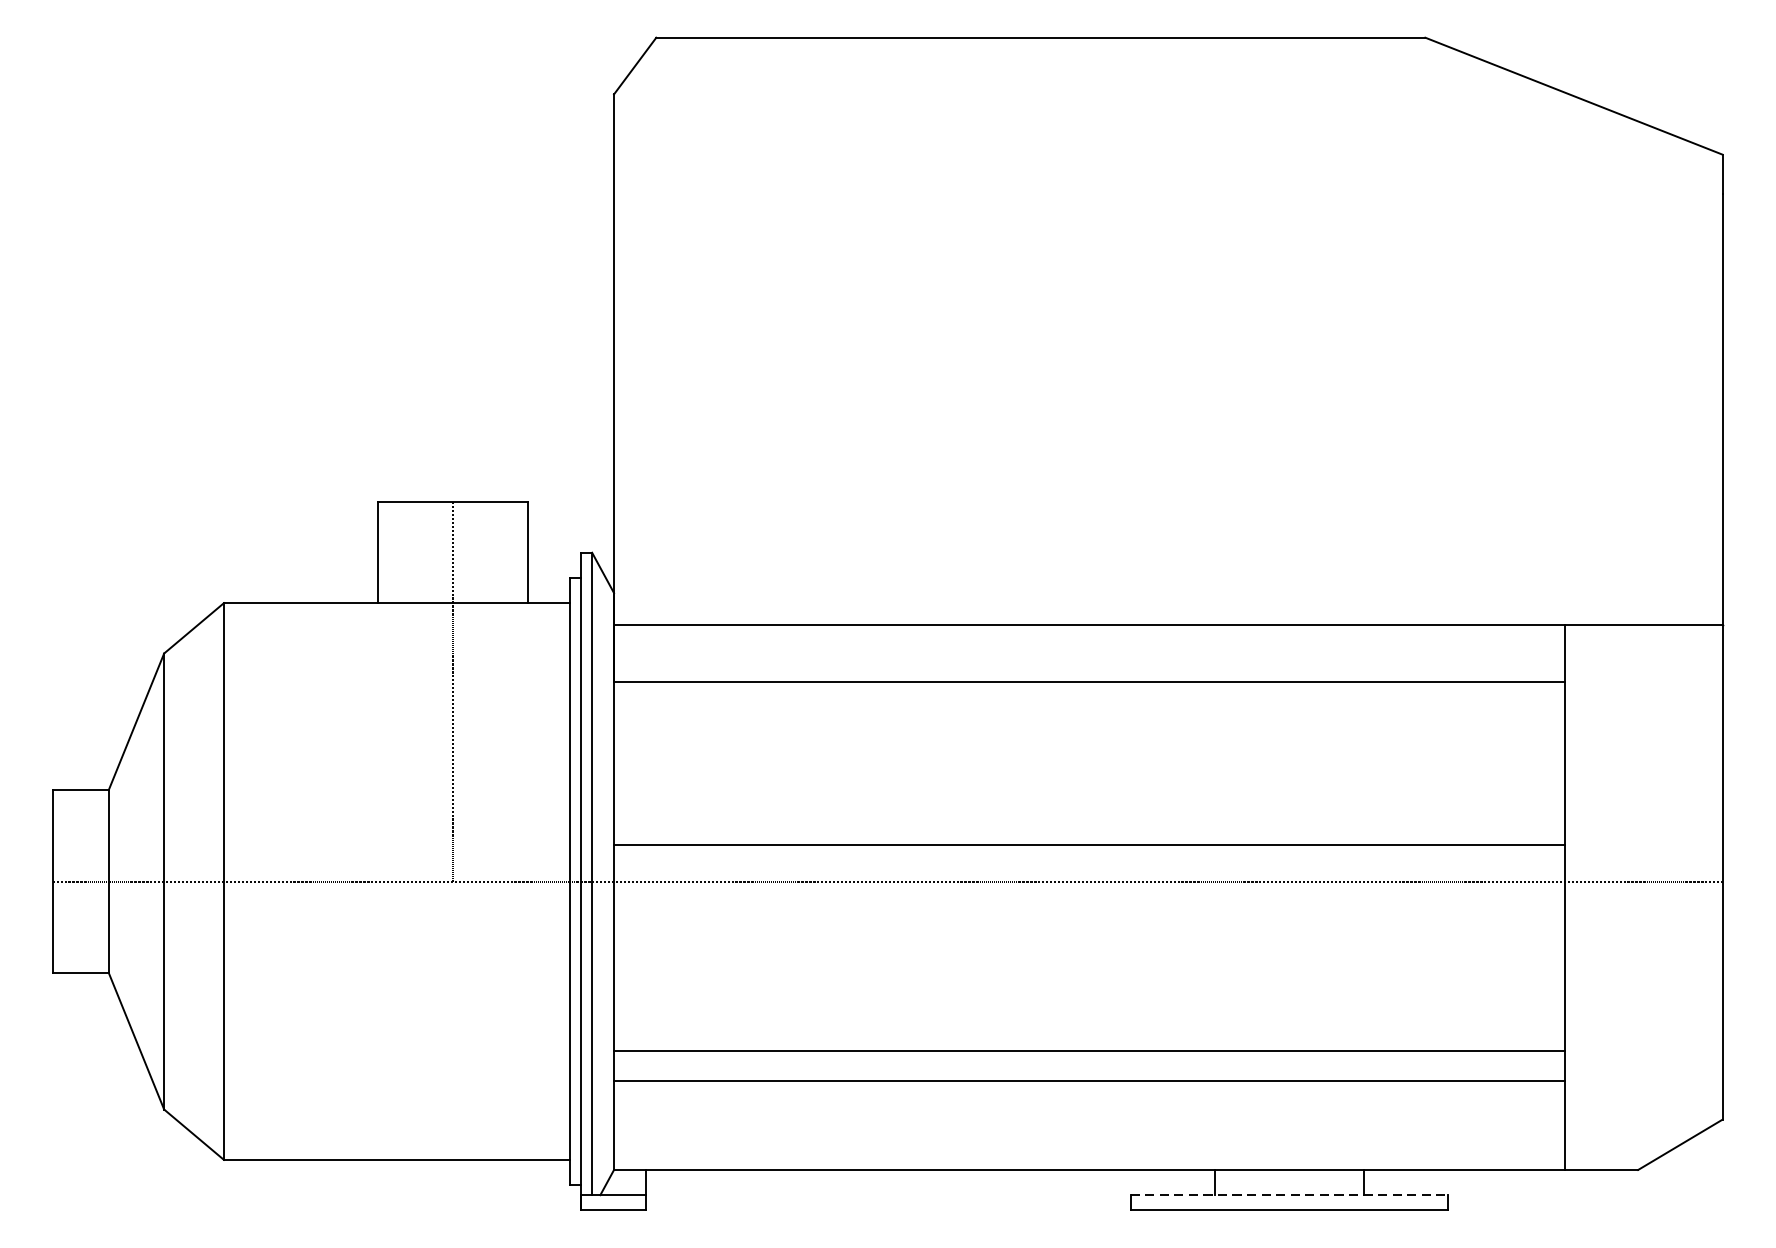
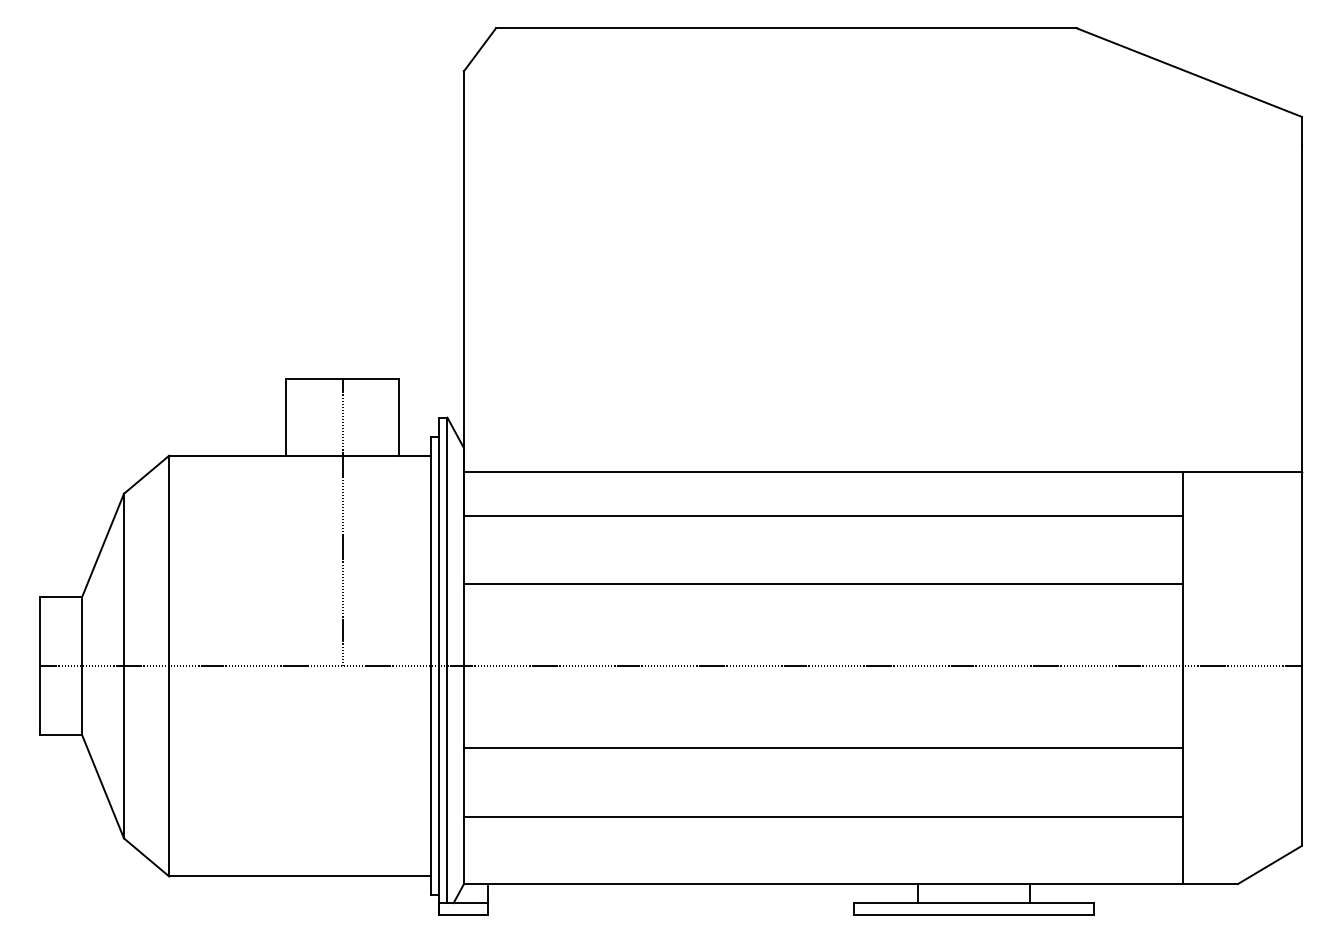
line: (1088, 844) -> (822, 584), moved
line: (1088, 1050) -> (822, 747), moved
line: (1289, 1195) -> (974, 903), dashed -> solid

